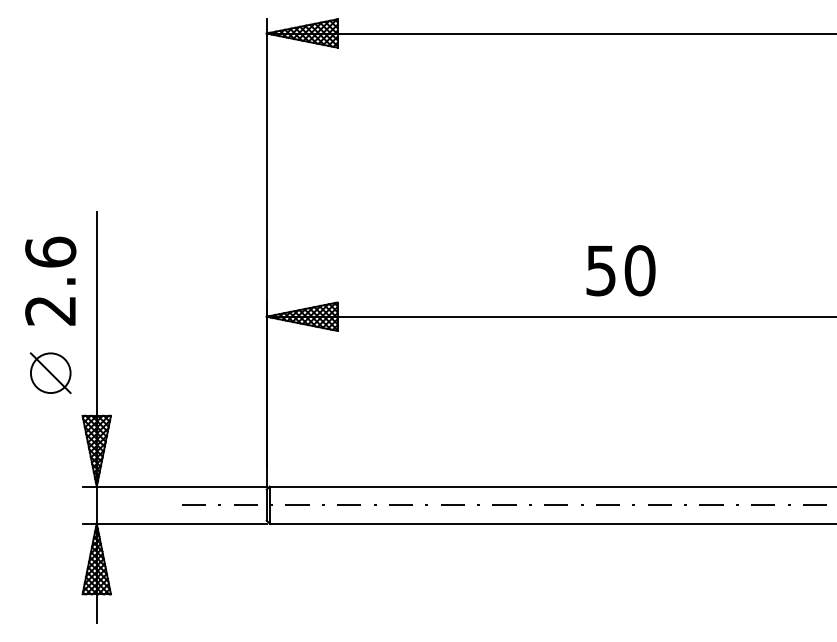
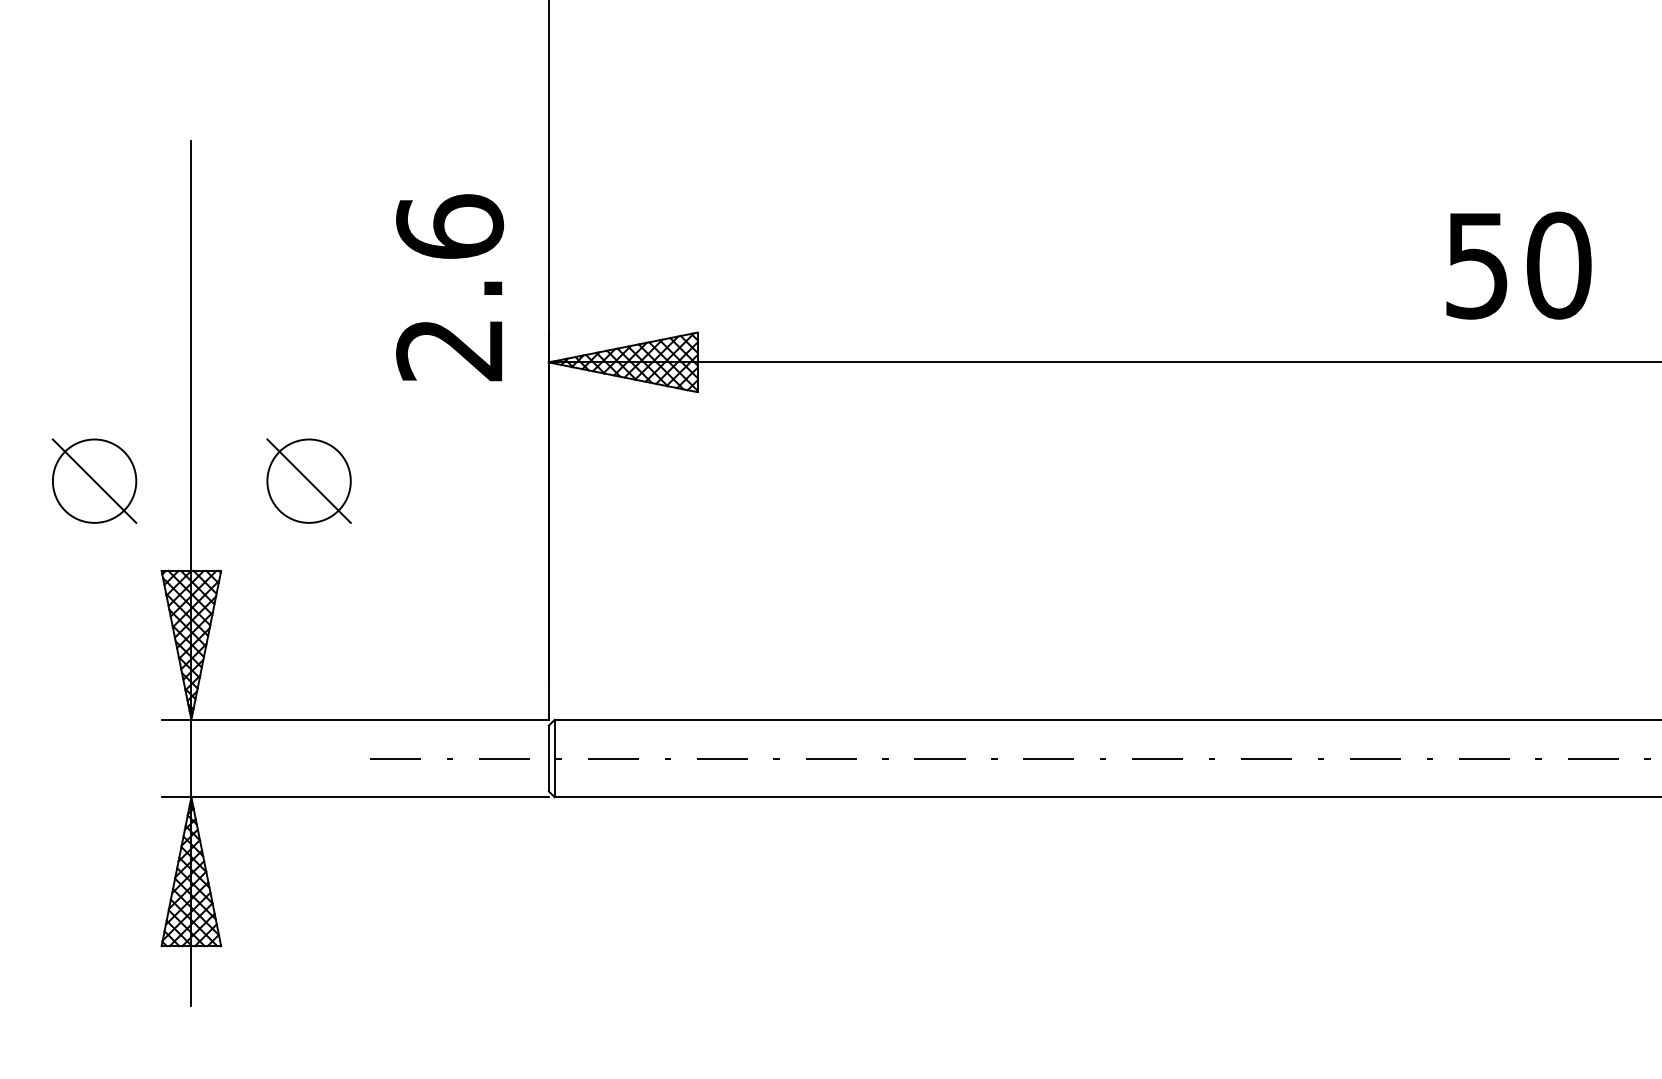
text: (620, 270) -> (1517, 265), moved
text: (50, 280) -> (449, 286), moved
part: (152, 373) -> (308, 481), added

